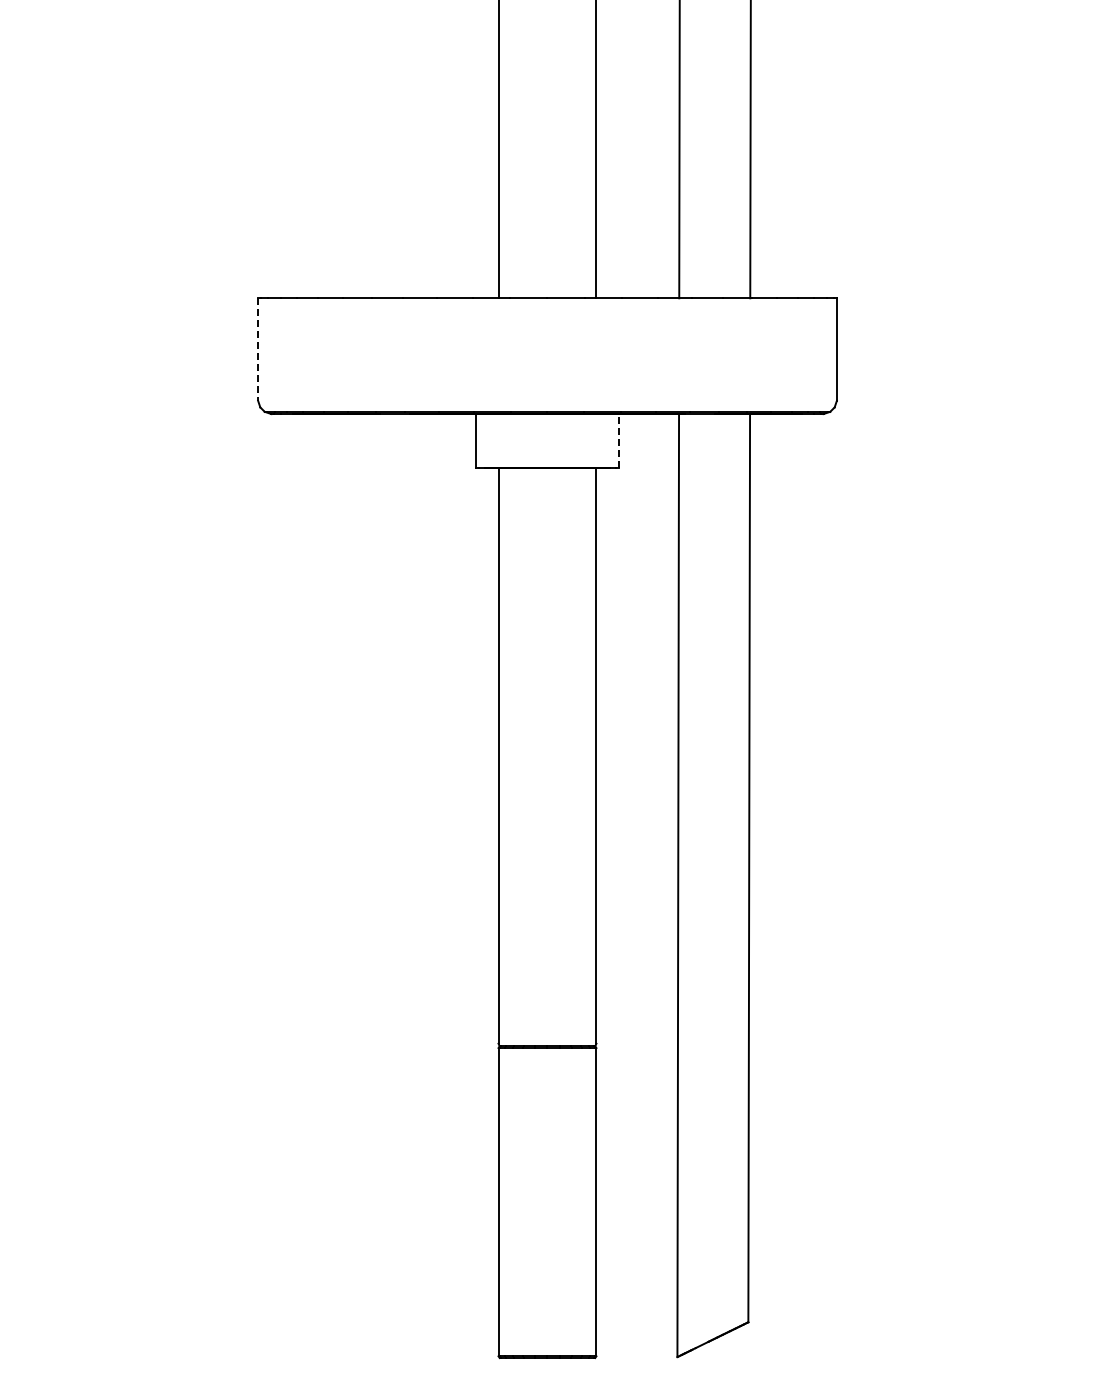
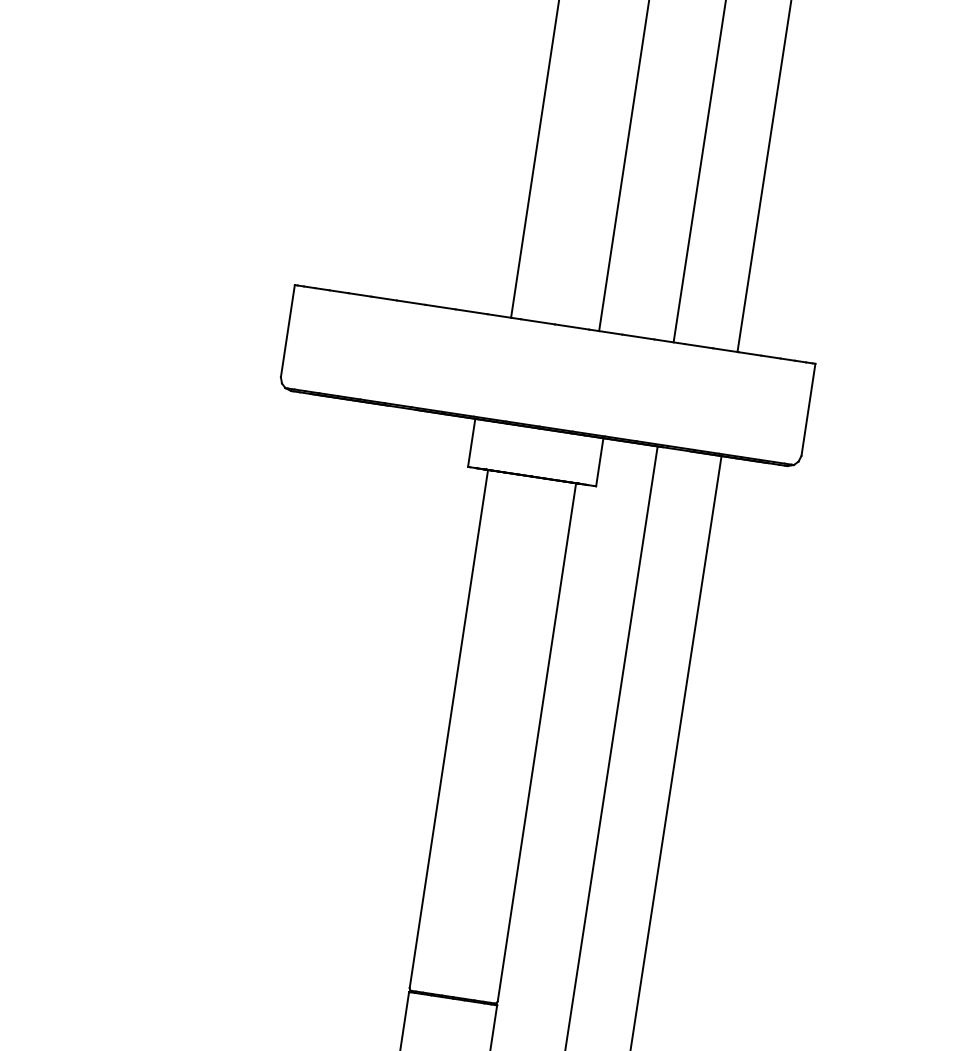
line: (258, 350) -> (288, 332), dashed -> solid
line: (618, 440) -> (599, 461), dashed -> solid

